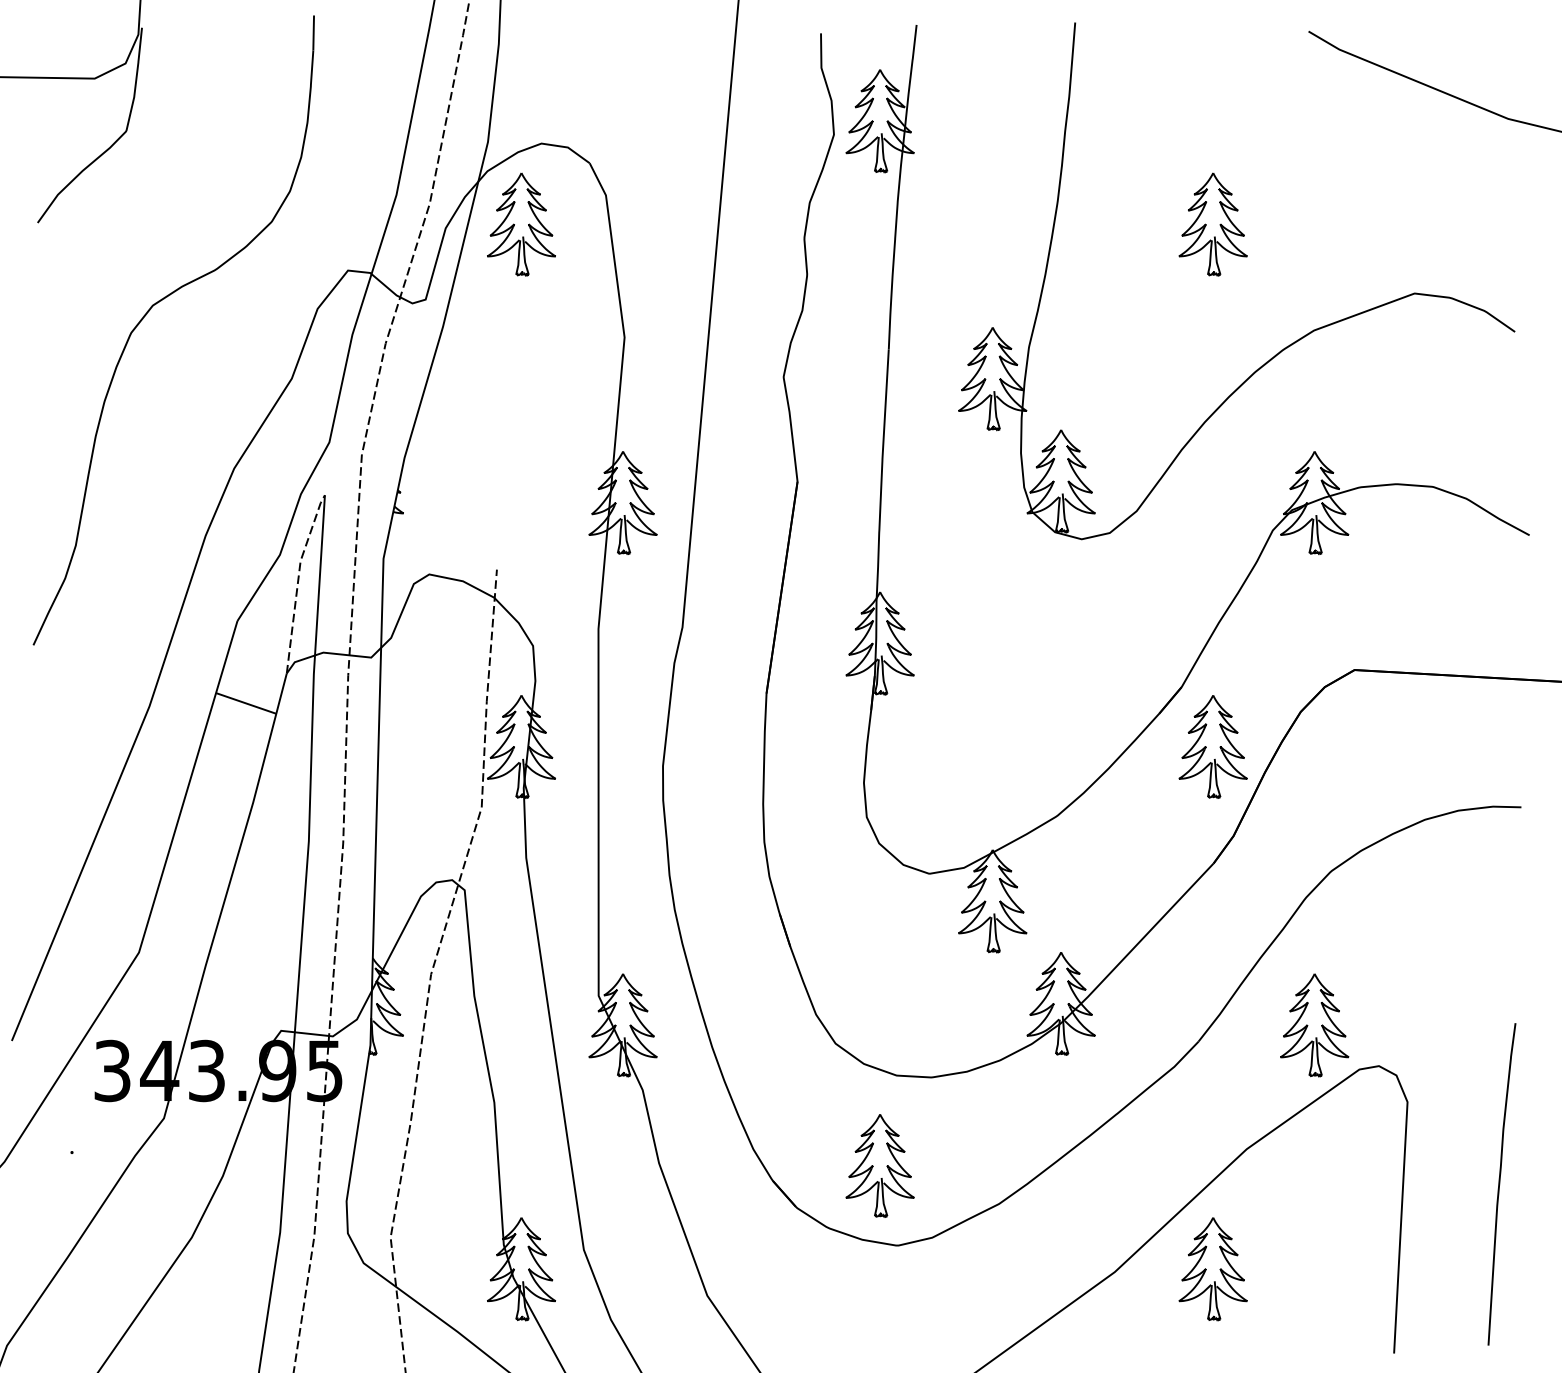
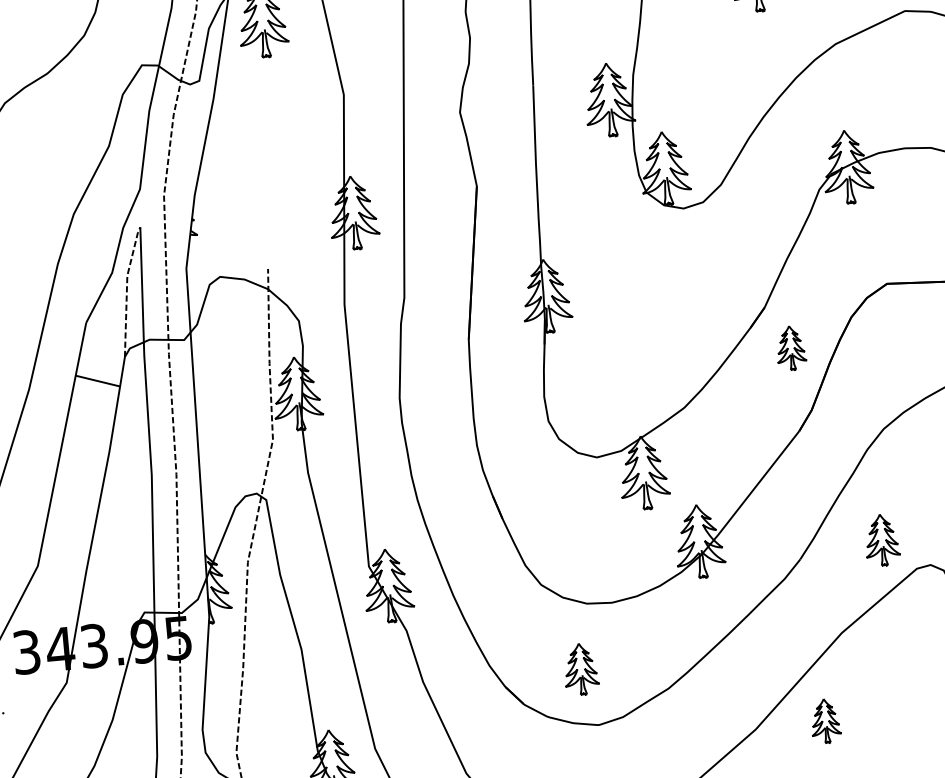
part: (1212, 746) -> (790, 347), size x0.6
part: (1314, 1025) -> (881, 540), size x0.7
part: (879, 1165) -> (580, 669), size x0.7
part: (1212, 1269) -> (825, 721), size x0.6

